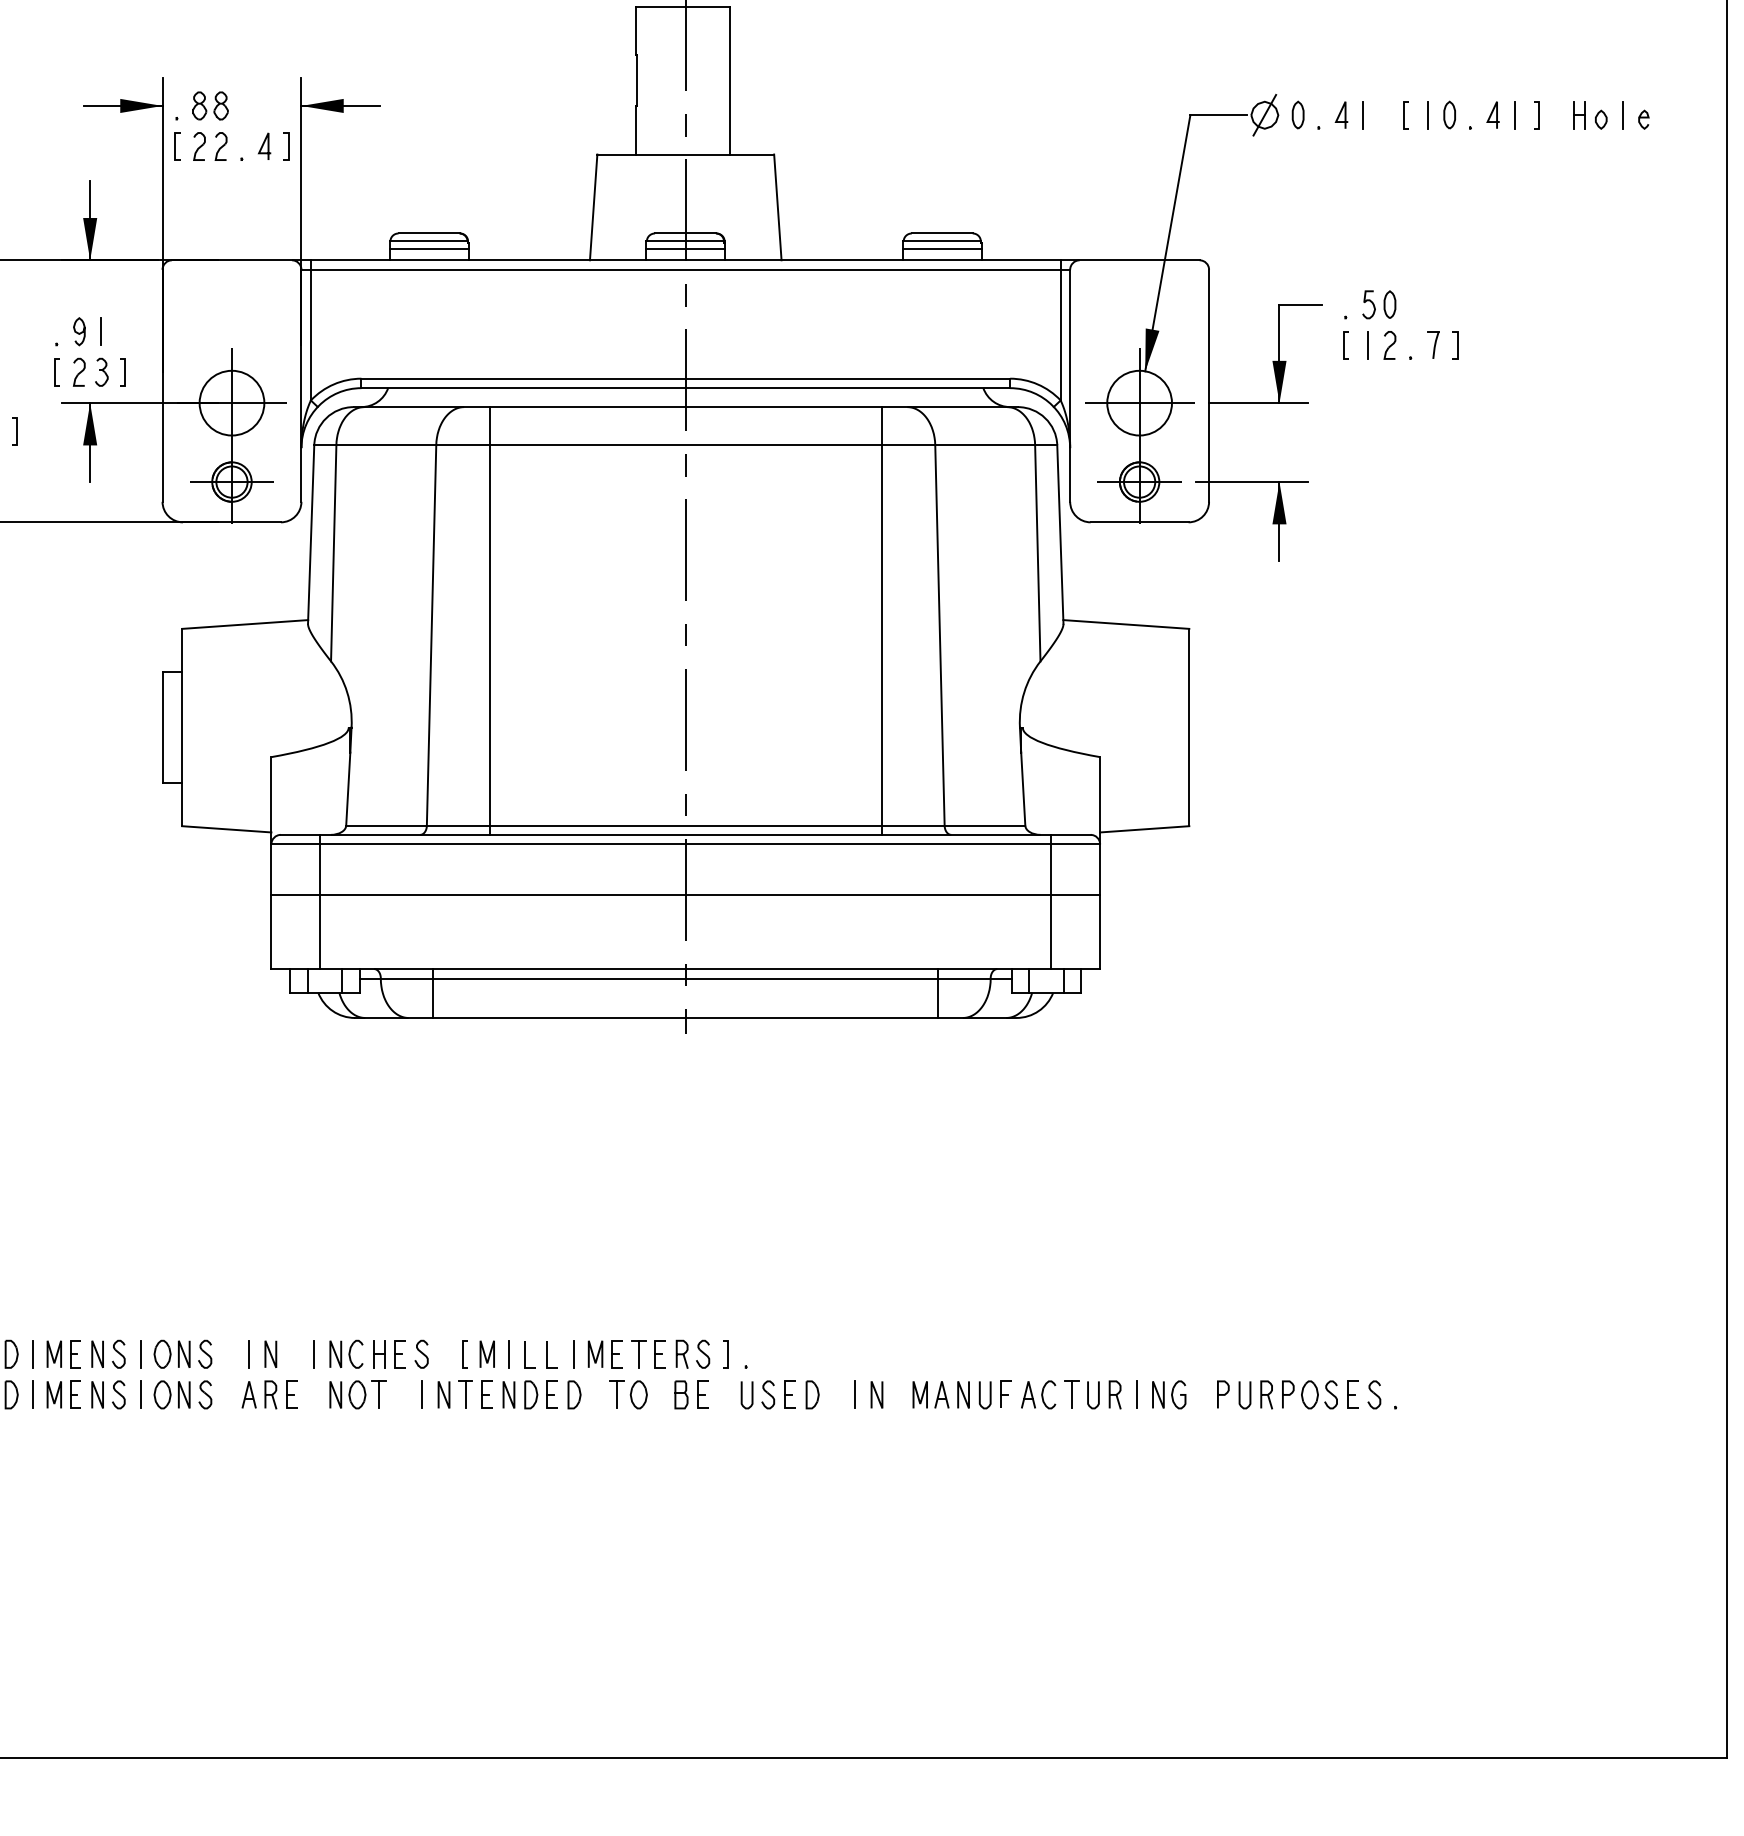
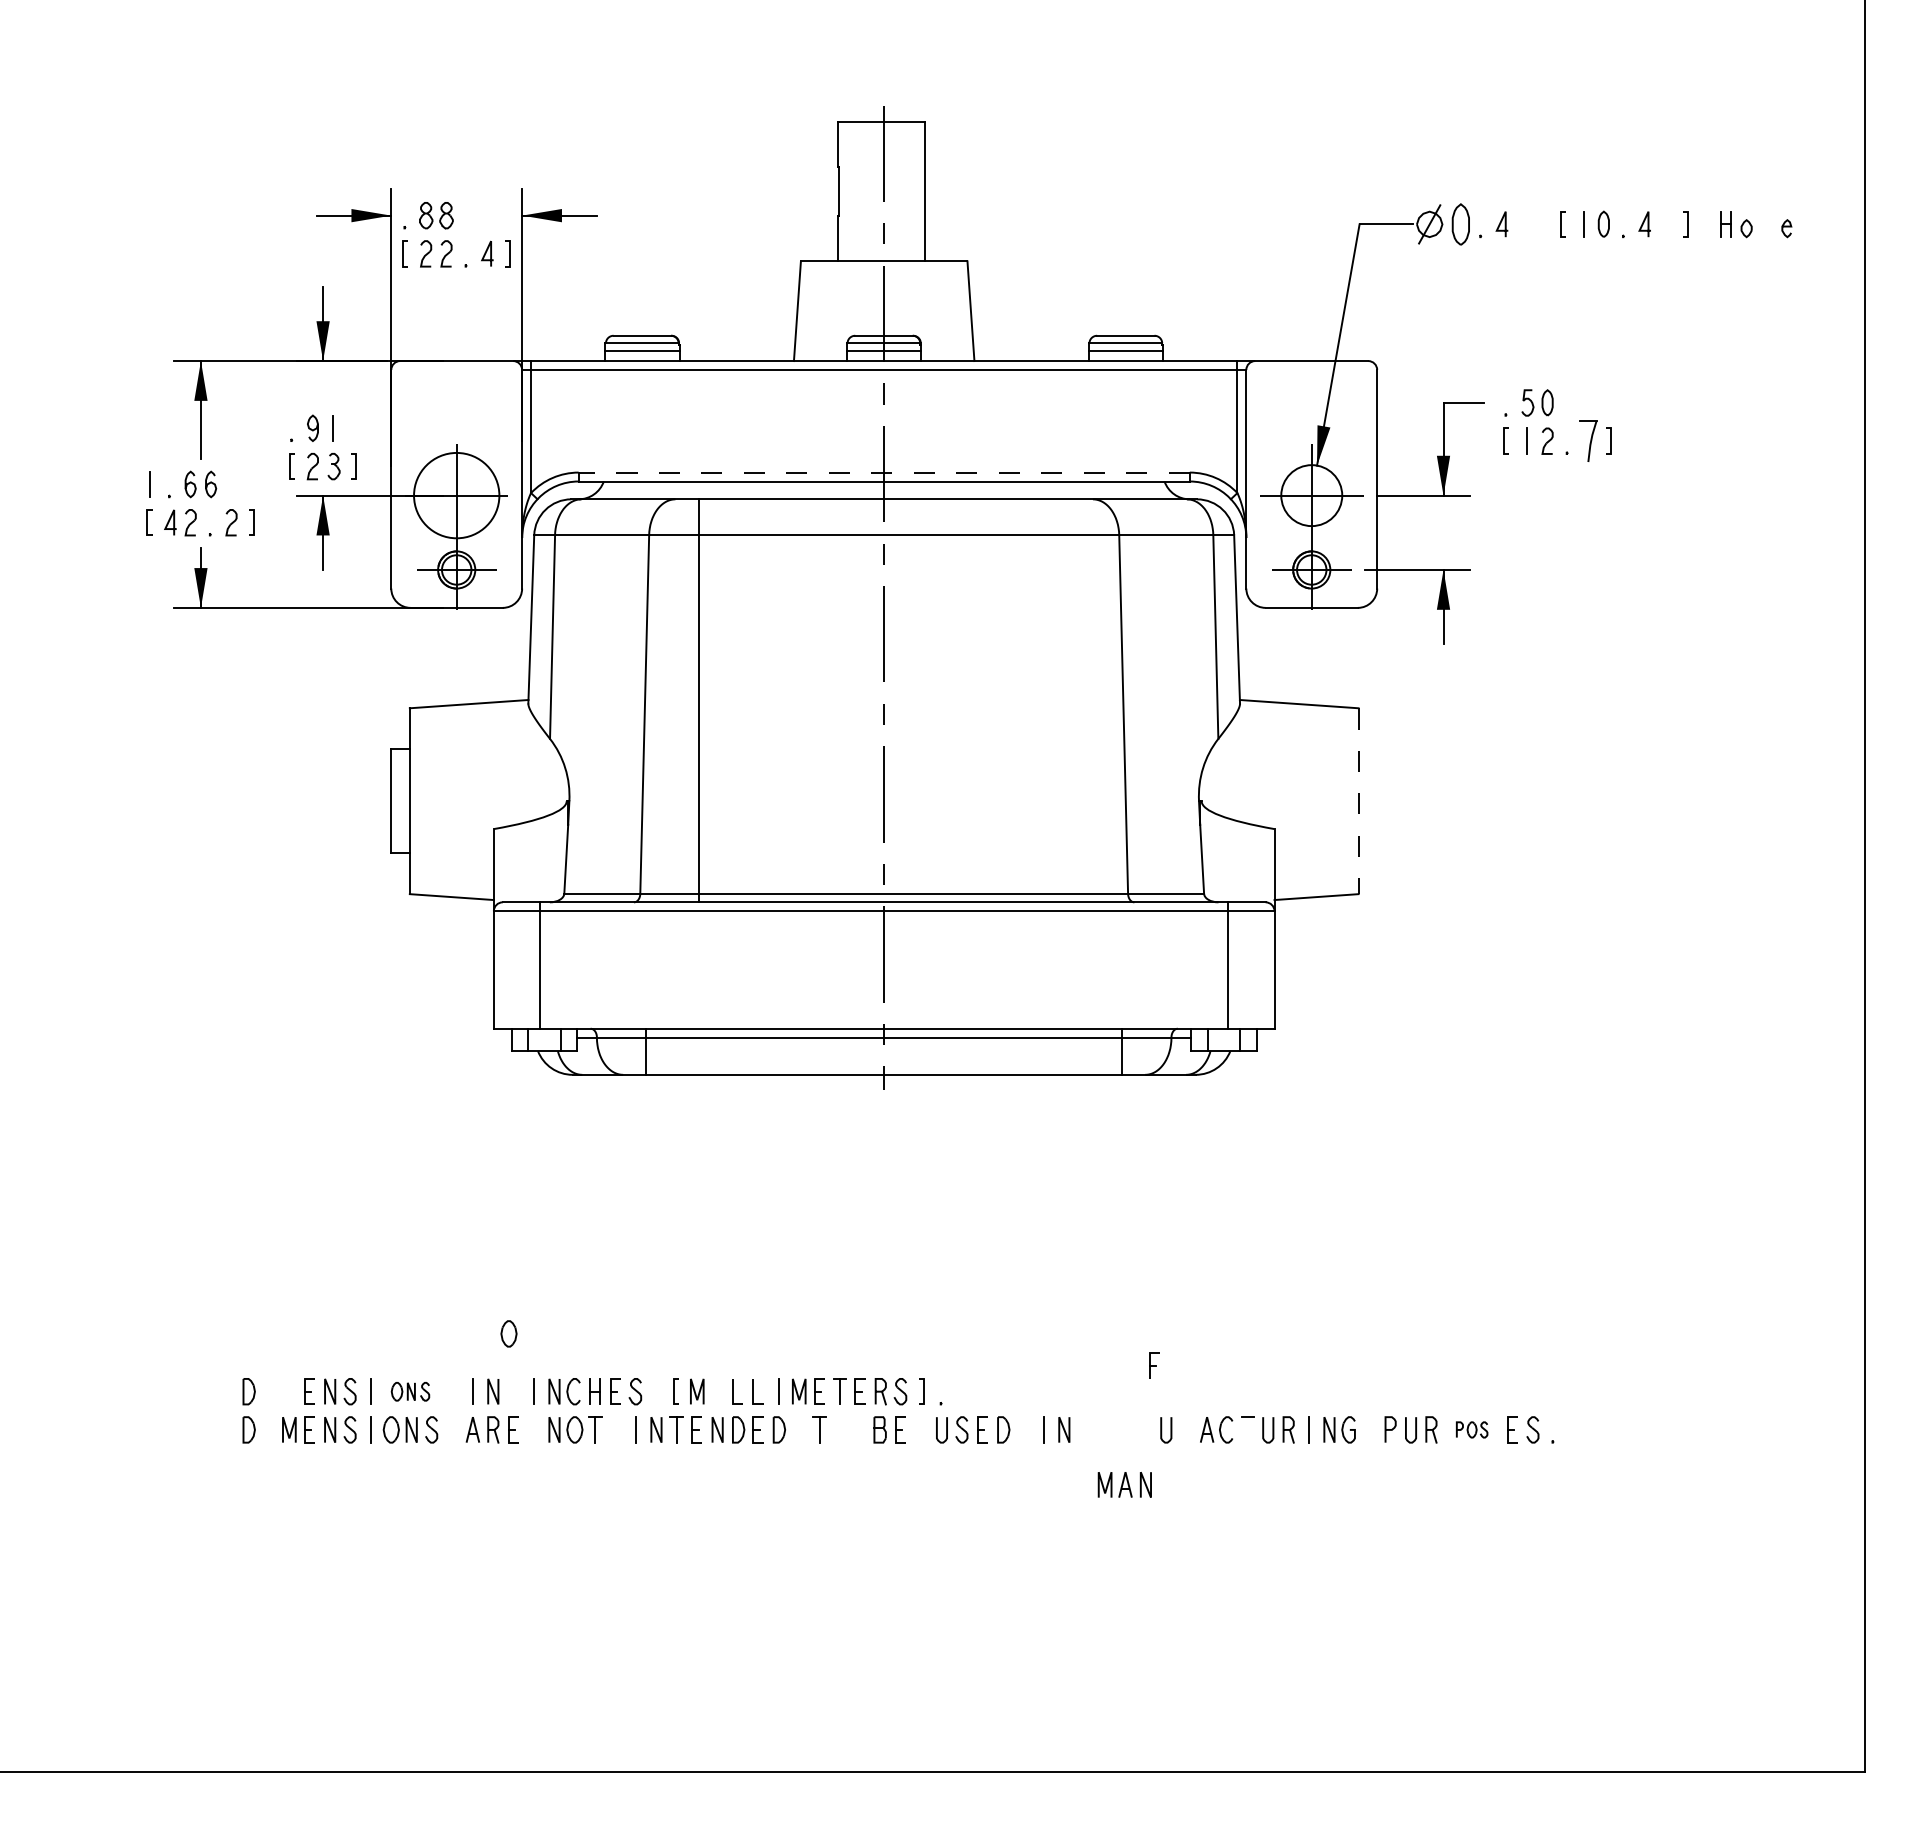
part: (1298, 114) -> (1461, 223), size x1.6
line: (1363, 115) -> (1522, 224), removed
line: (1515, 115) -> (1665, 224), removed
line: (1623, 115) -> (1767, 224), removed
part: (1433, 344) -> (1588, 440), size x1.6
line: (686, 378) -> (884, 472), solid -> dashed
circle: (231, 403) -> (456, 495), size x1.4
line: (881, 620) -> (1068, 700), removed
line: (1189, 727) -> (1358, 801), solid -> dashed
line: (685, 894) -> (883, 958), removed
line: (32, 1354) -> (268, 1391), removed
part: (182, 1354) -> (410, 1391), size x0.7
line: (508, 1354) -> (717, 1391), removed
line: (55, 1355) -> (290, 1392), removed
line: (32, 1394) -> (268, 1429), removed
part: (638, 1394) -> (508, 1333), moved
part: (940, 1394) -> (1124, 1484), moved
part: (1006, 1394) -> (1154, 1365), moved
line: (1071, 1394) -> (1247, 1429), removed
part: (1309, 1394) -> (1471, 1429), size x0.6

